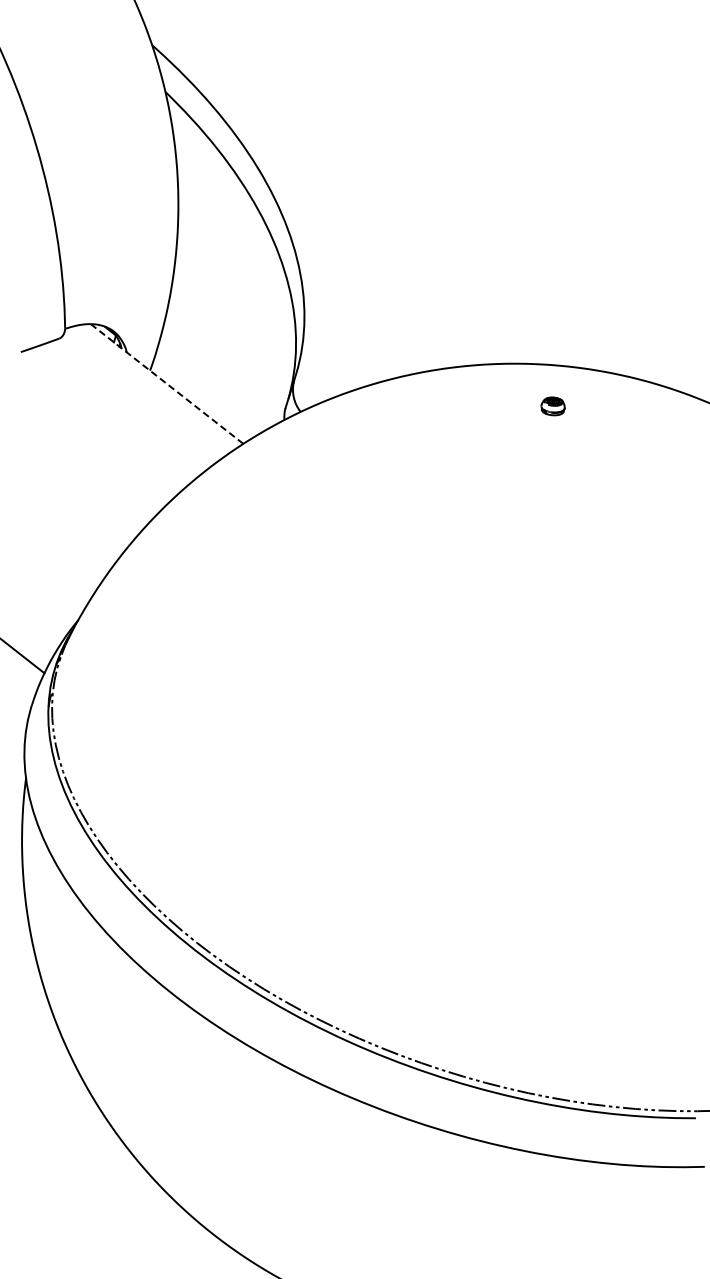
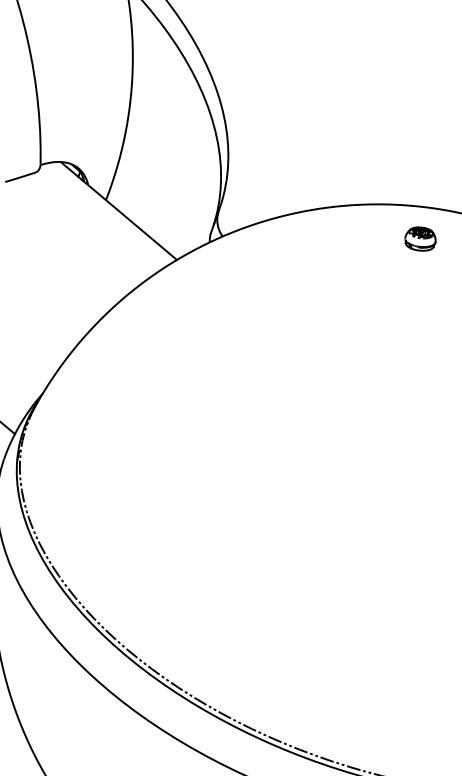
line: (167, 384) -> (119, 211), dashed -> solid
part: (552, 406) -> (420, 239), size x1.67

